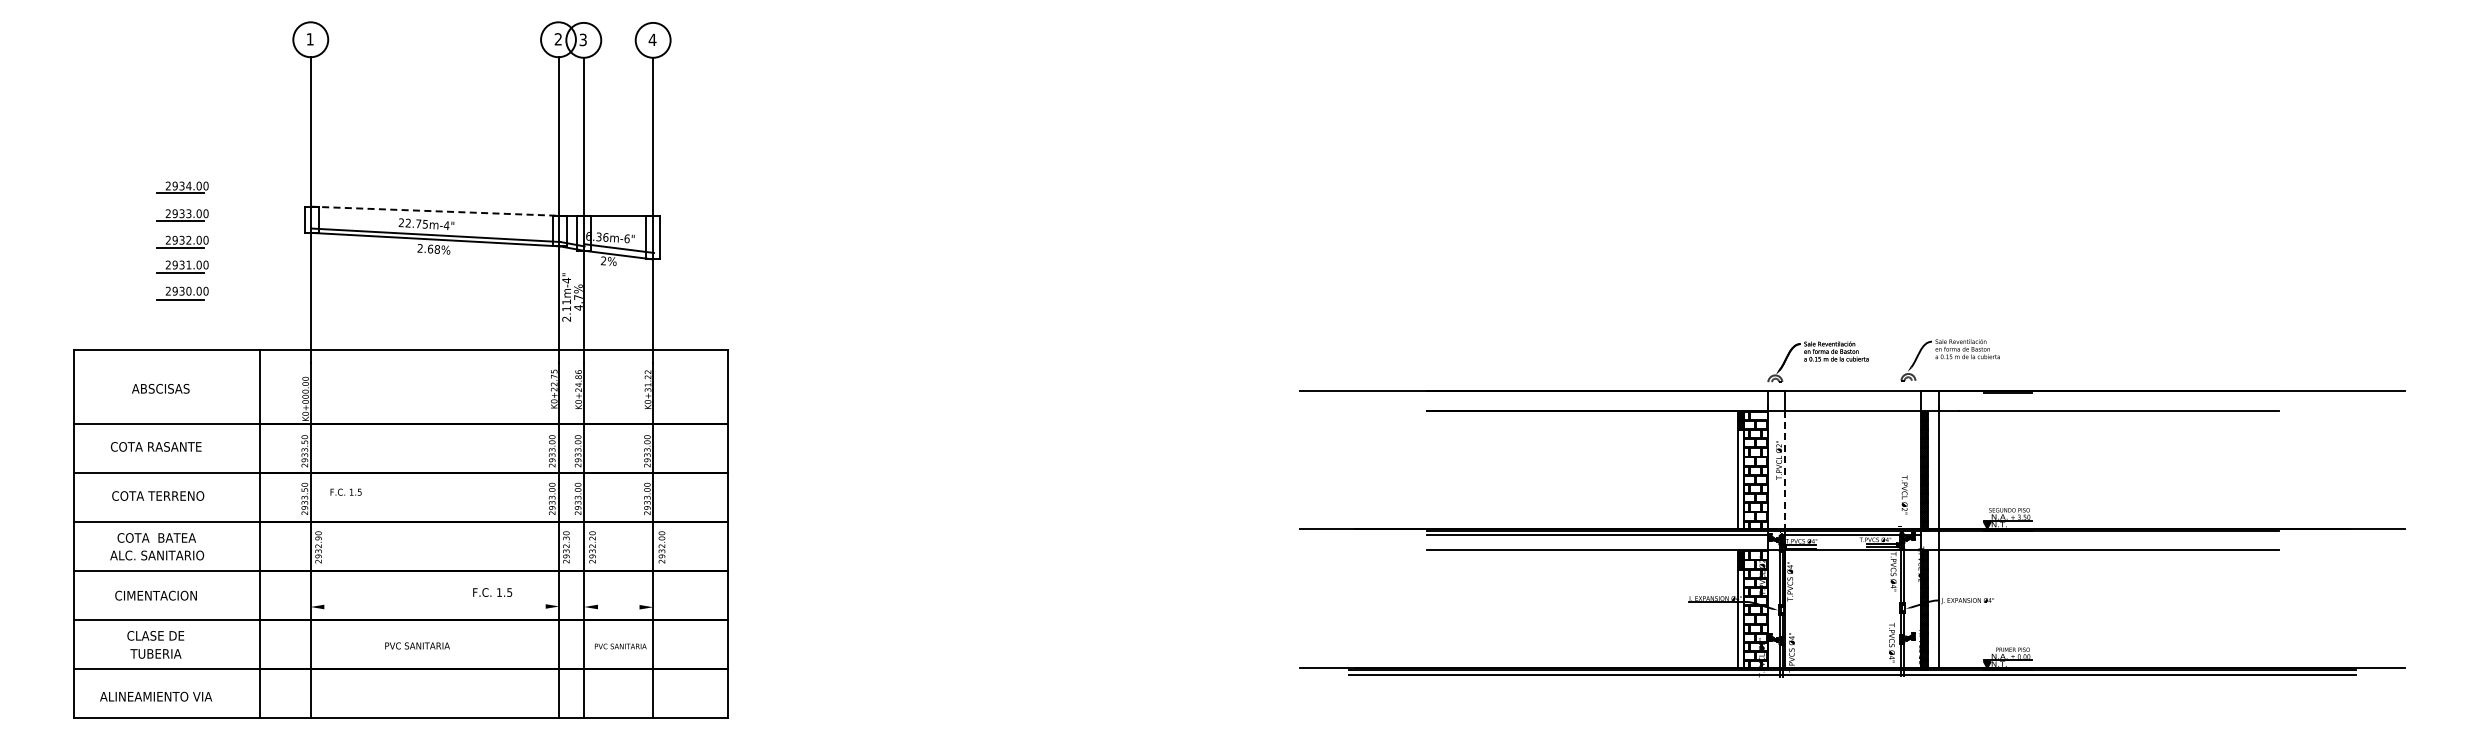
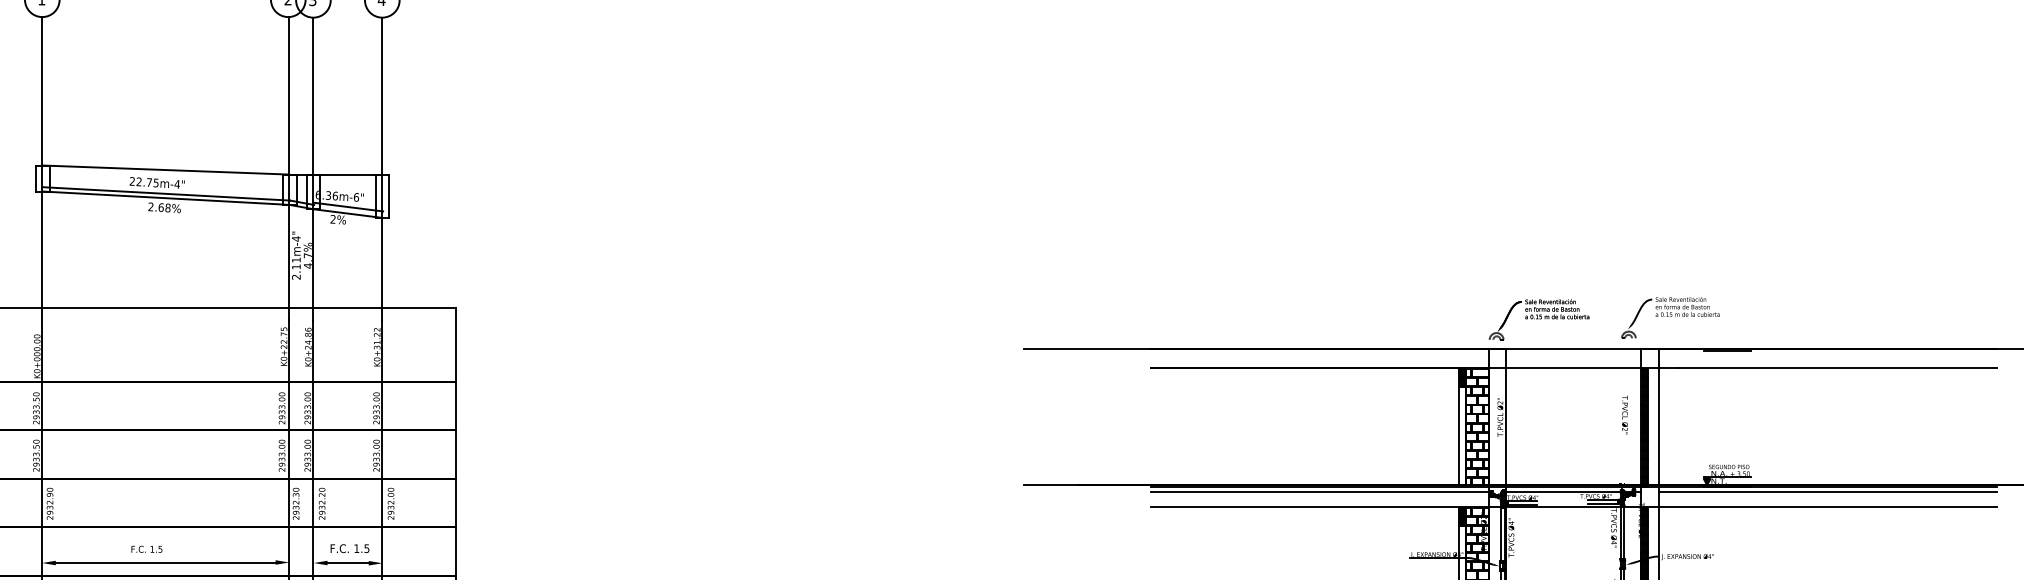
line: (435, 211) -> (166, 170), dashed -> solid
line: (1785, 469) -> (1506, 426), dashed -> solid
text: (345, 491) -> (146, 548), moved
text: (1904, 494) -> (1624, 414), moved
line: (2108, 535) -> (1827, 492), added
text: (492, 592) -> (349, 548), moved
line: (434, 606) -> (165, 562), added
line: (616, 606) -> (345, 562), added

